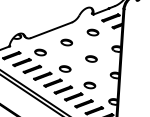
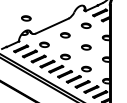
part: (20, 18) -> (26, 18), added

